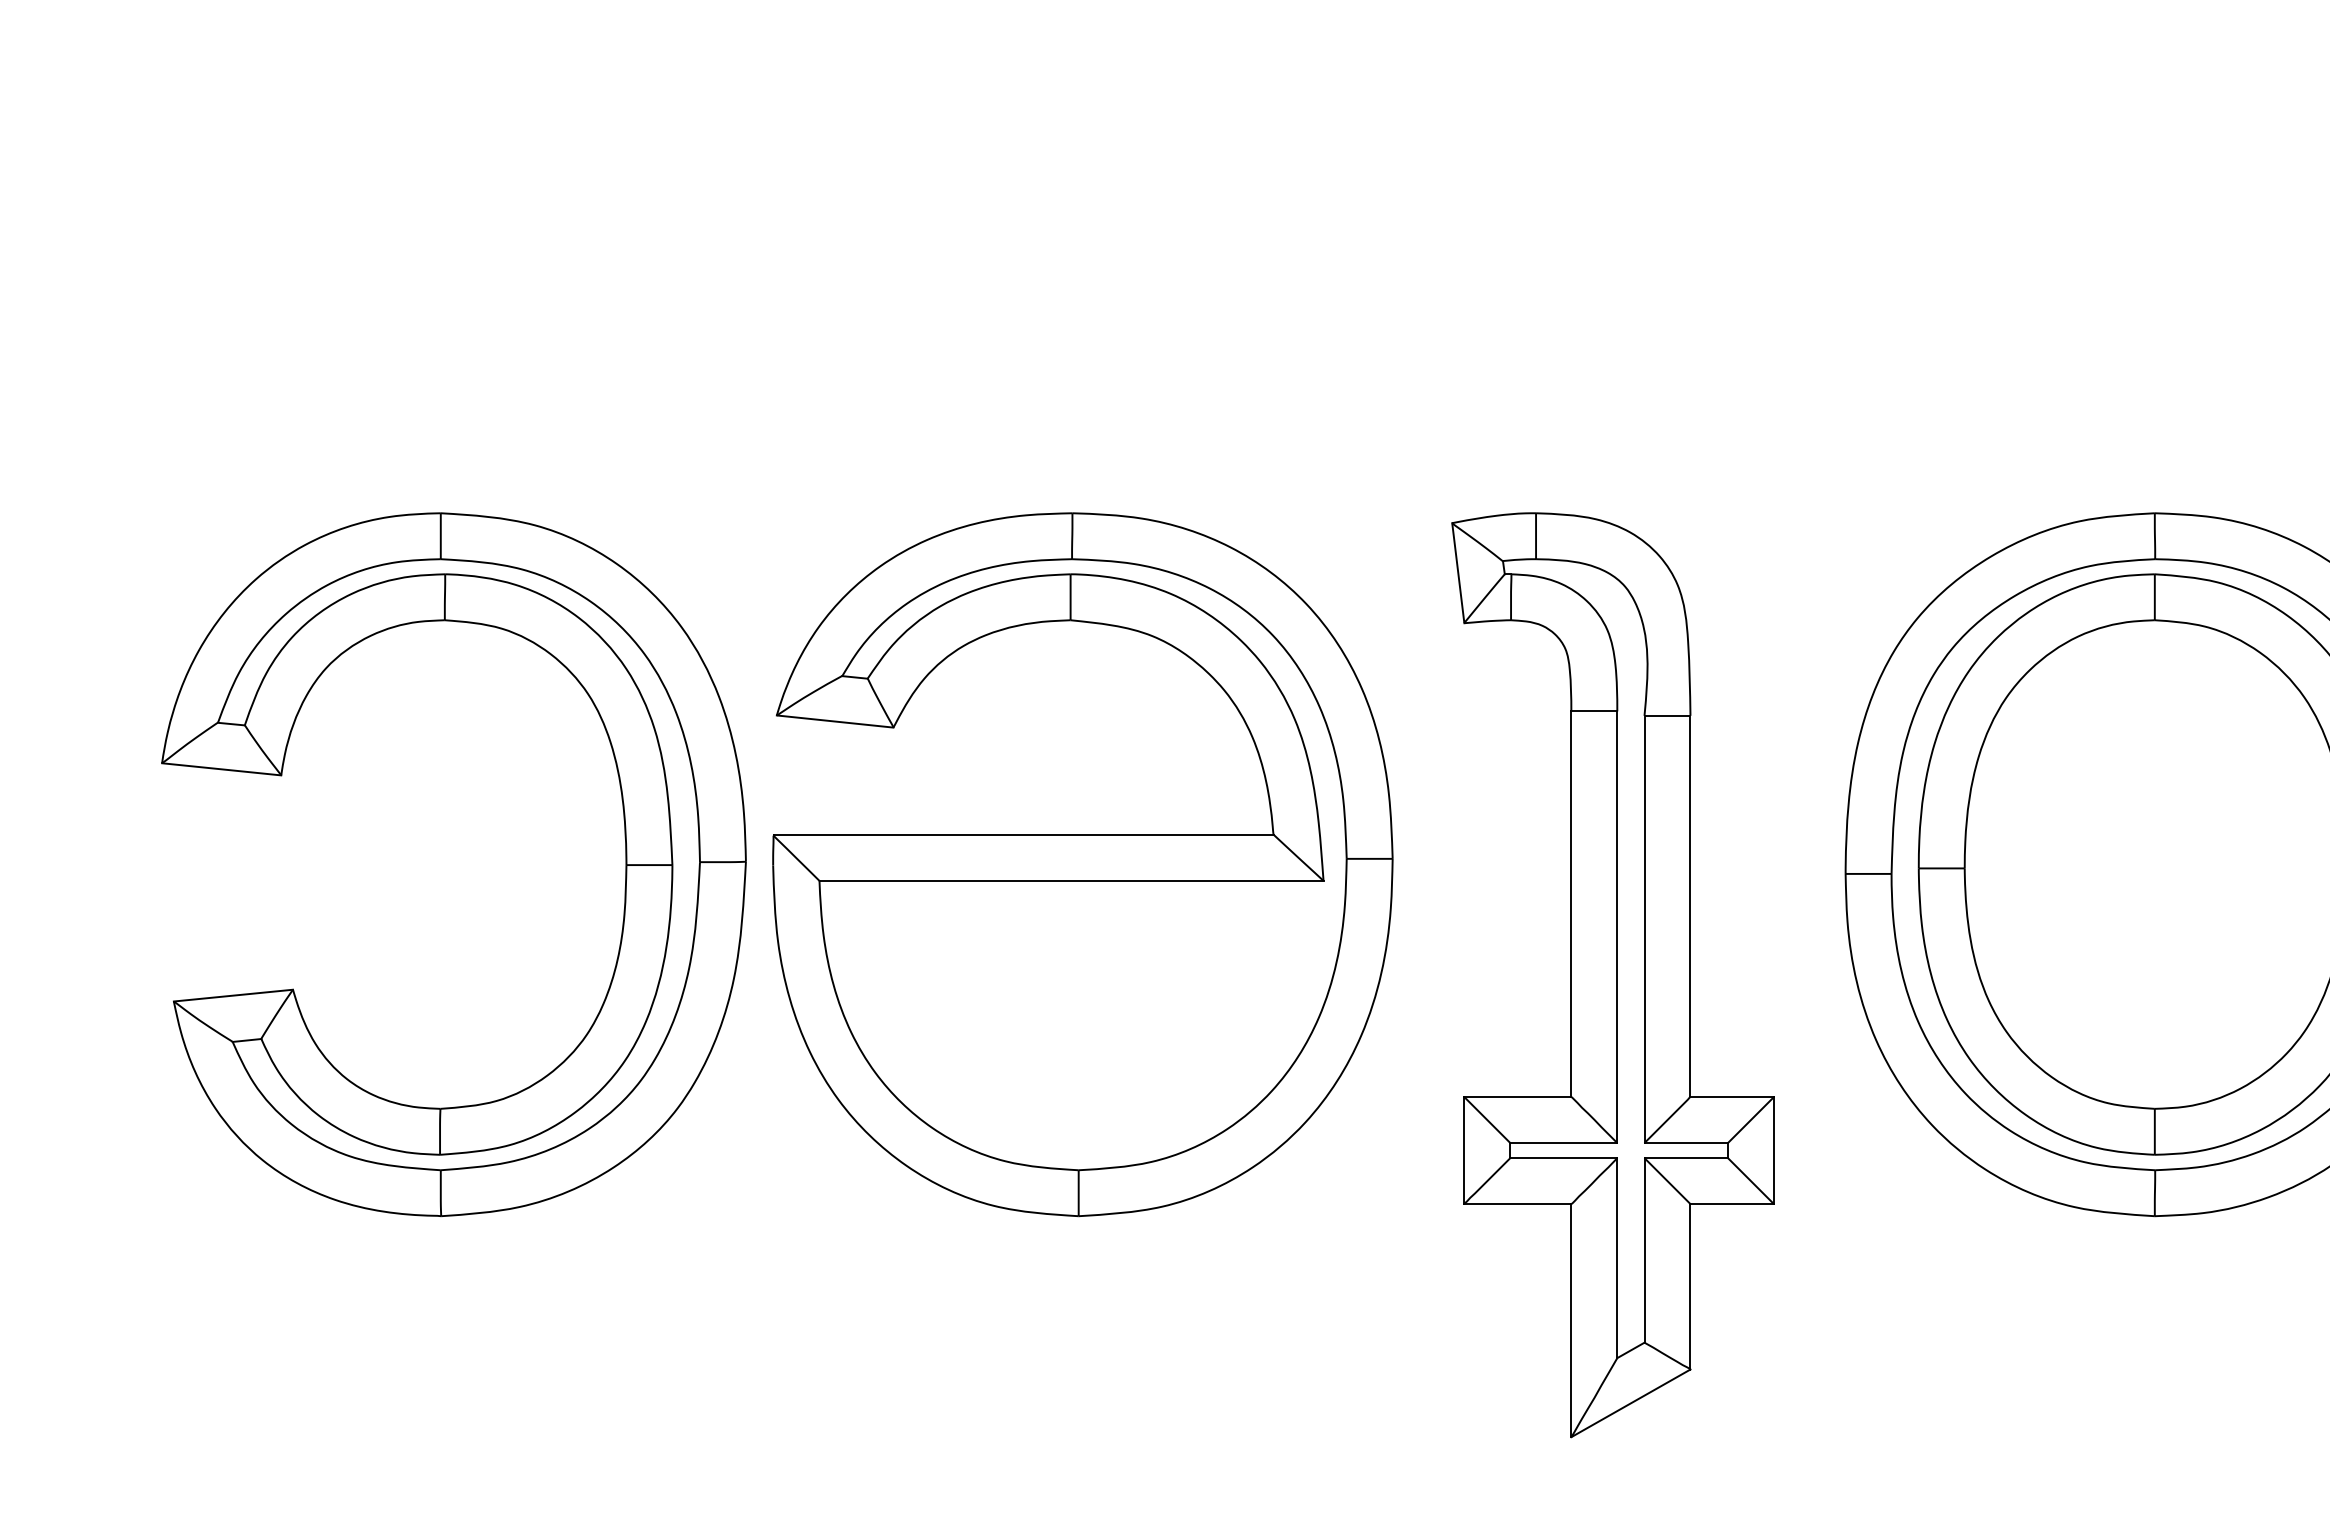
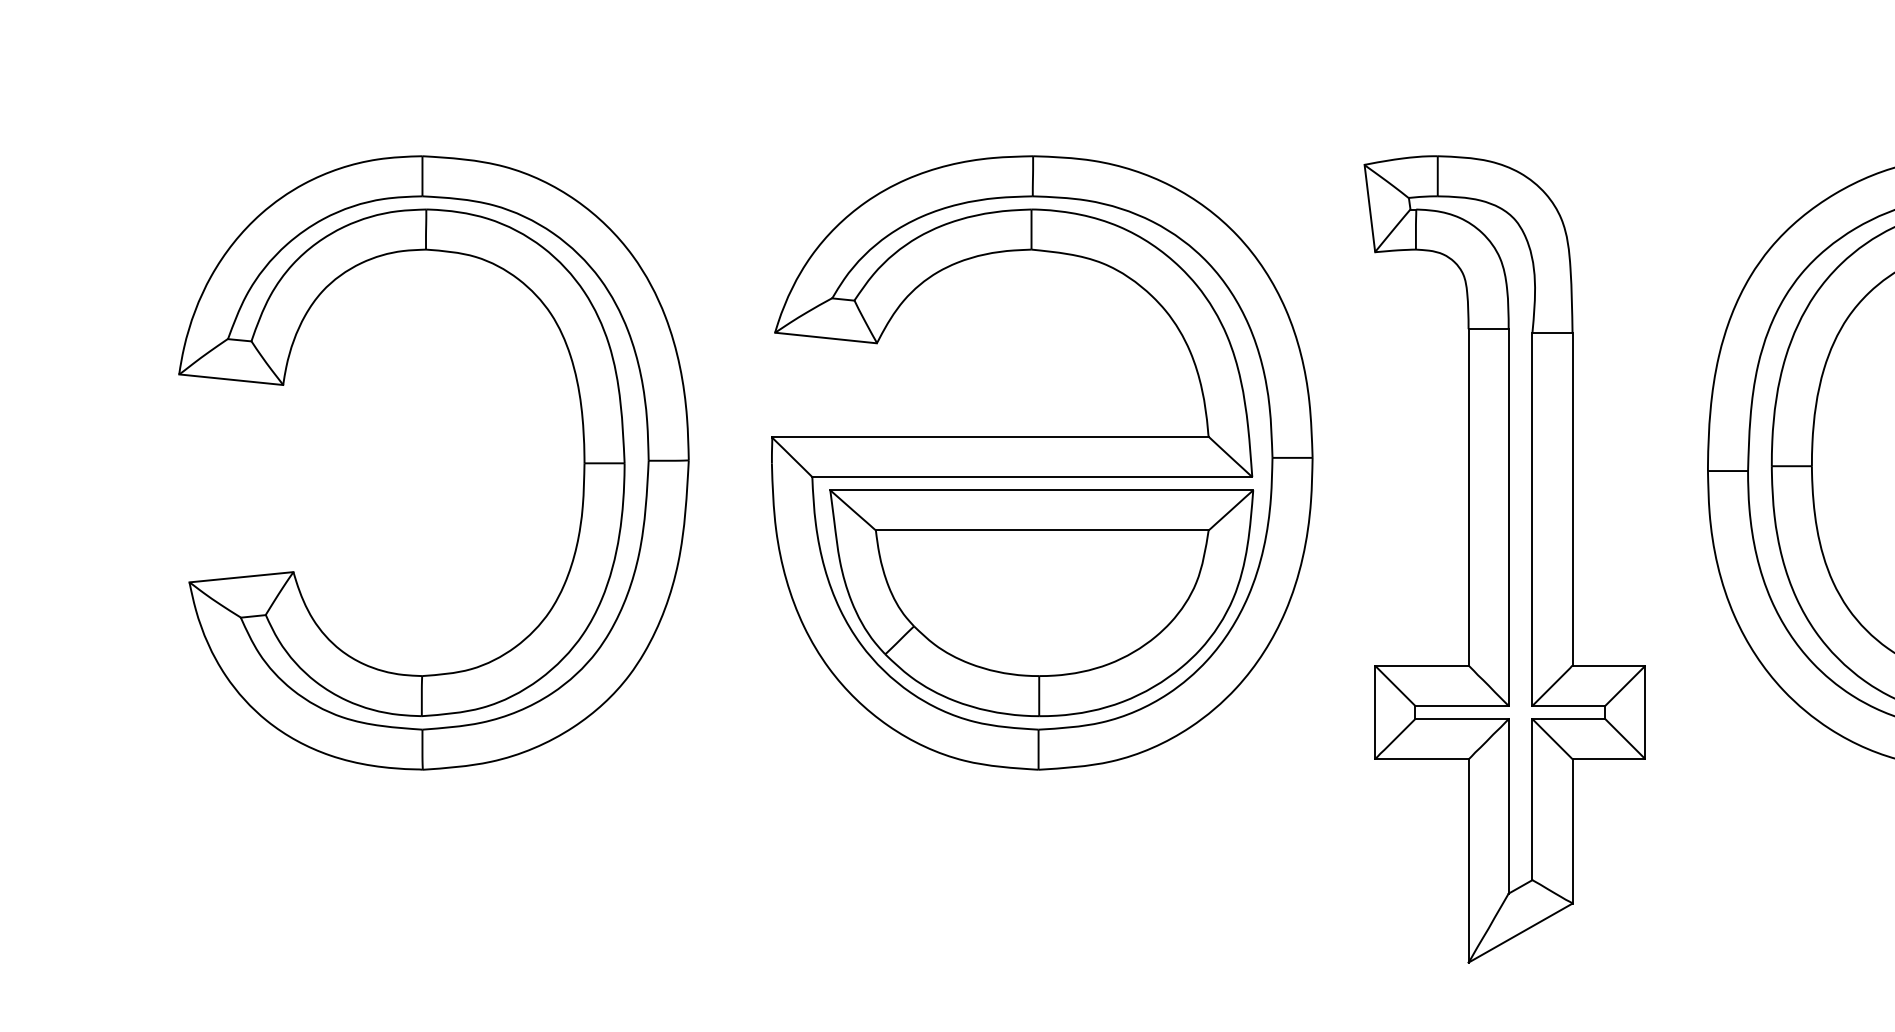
part: (625, 864) -> (583, 462), moved
part: (1082, 1025) -> (1041, 603), added

